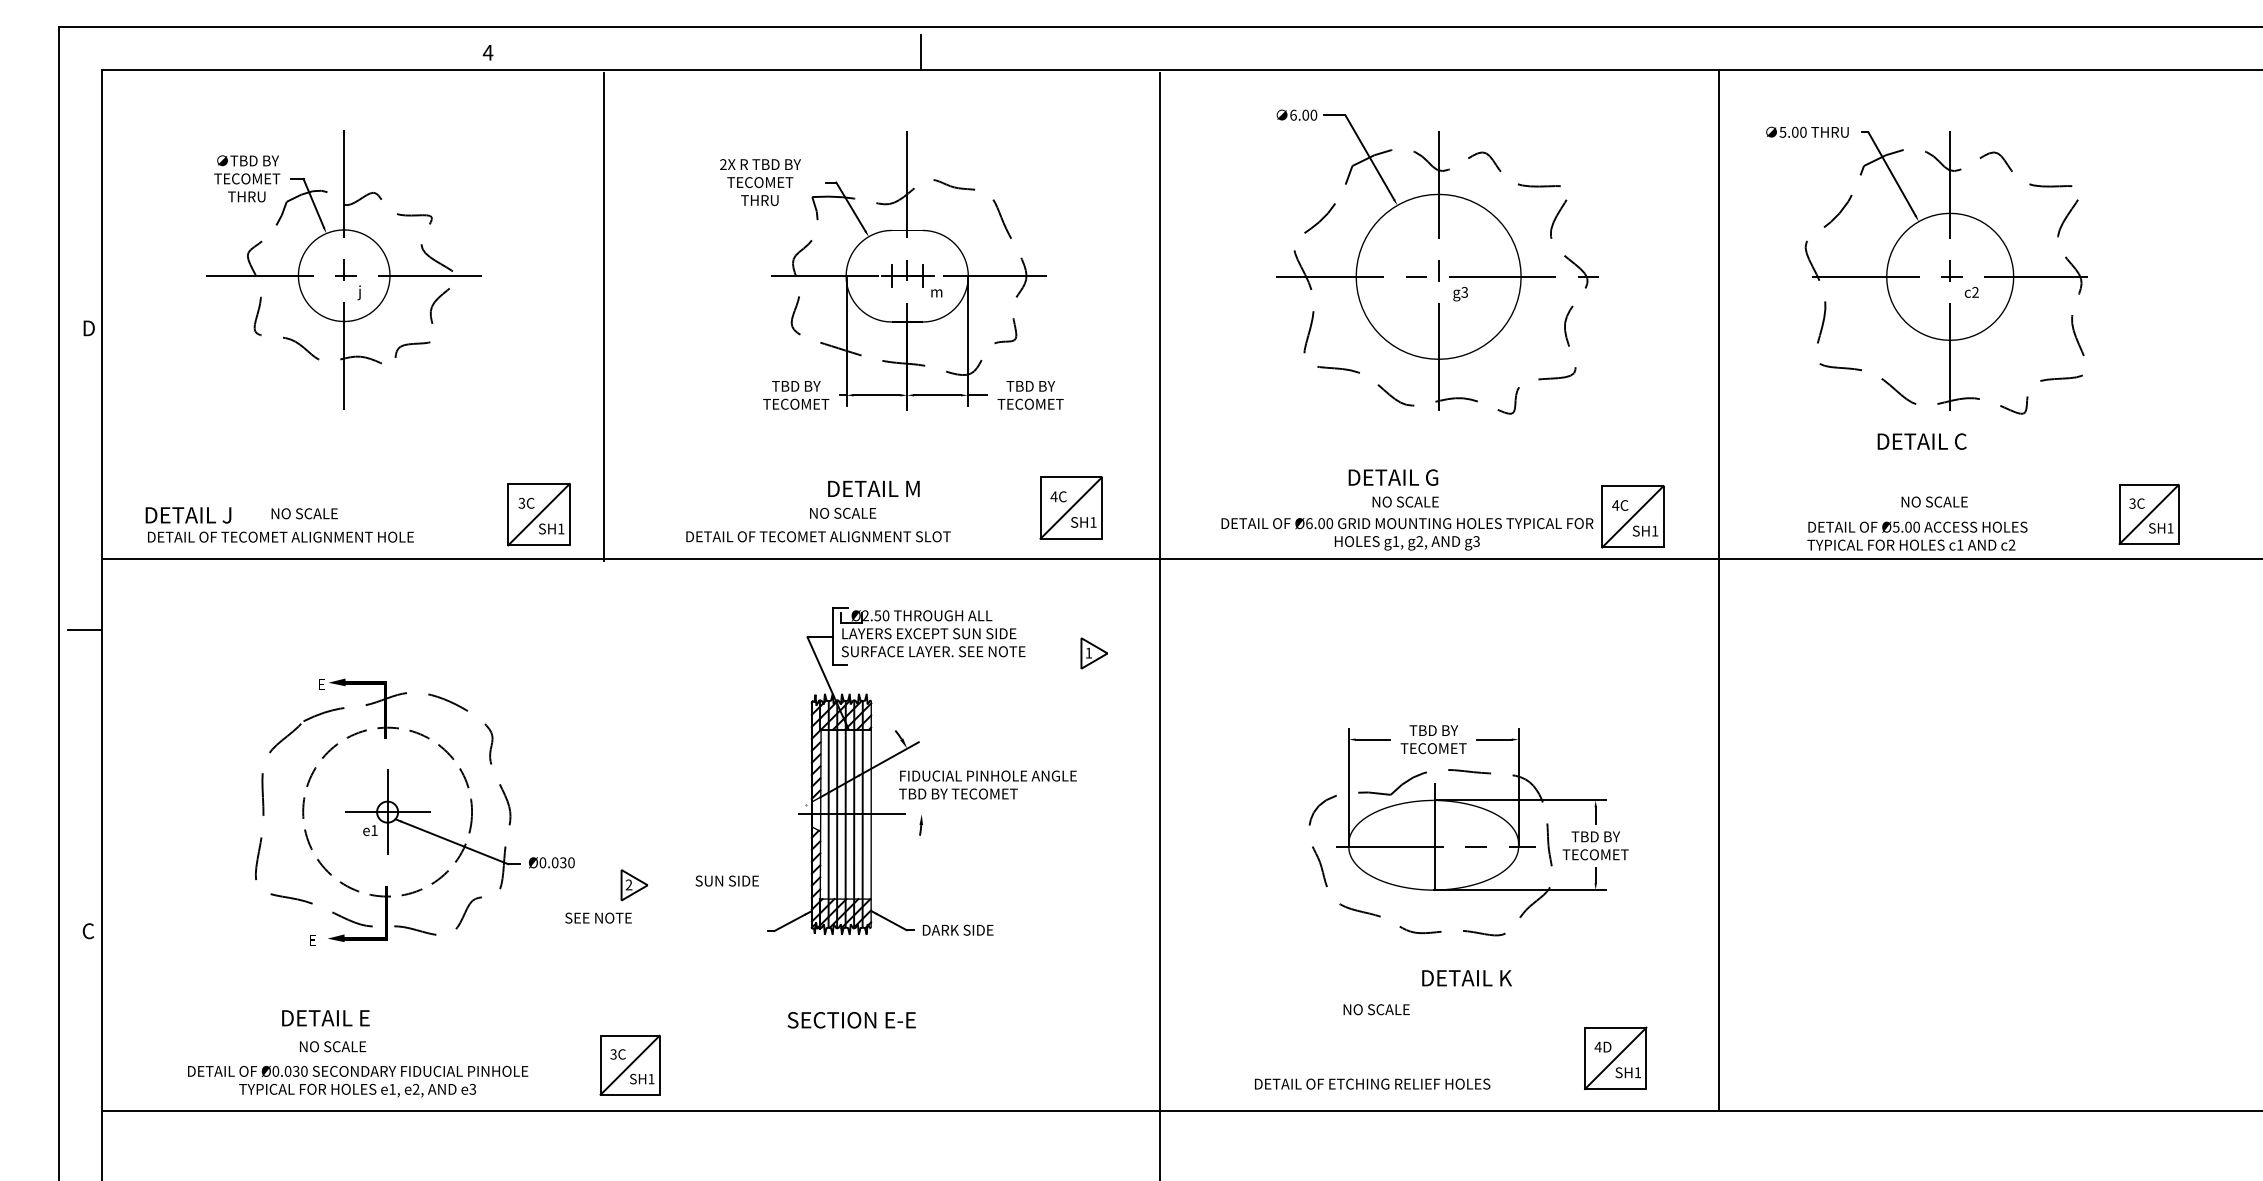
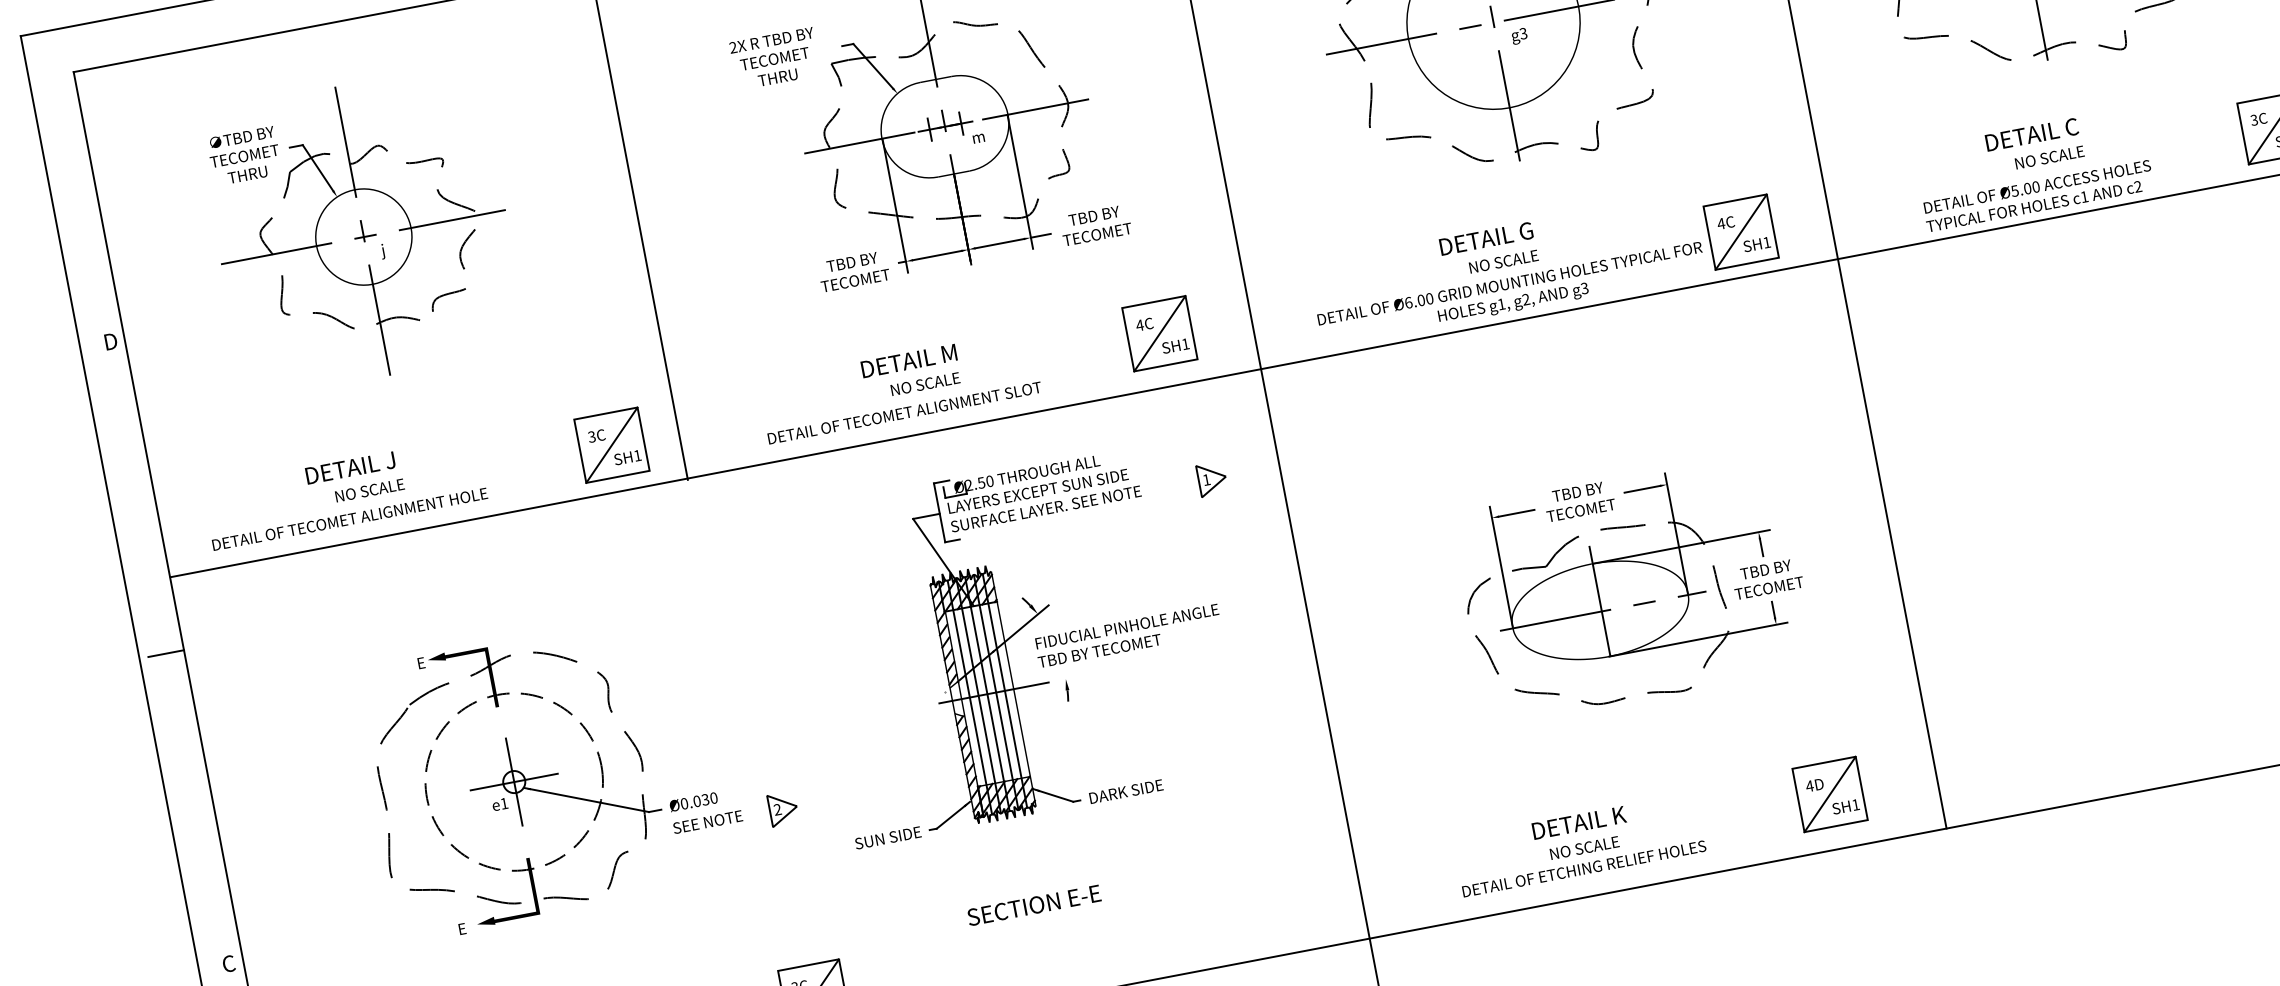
text: (1921, 441) -> (2031, 134), moved
text: (873, 488) -> (908, 360), moved
text: (188, 515) -> (350, 468), moved
text: (726, 880) -> (887, 837), moved
text: (598, 917) -> (707, 821), moved
text: (1466, 978) -> (1578, 823), moved
text: (1376, 1009) -> (1584, 847), moved

